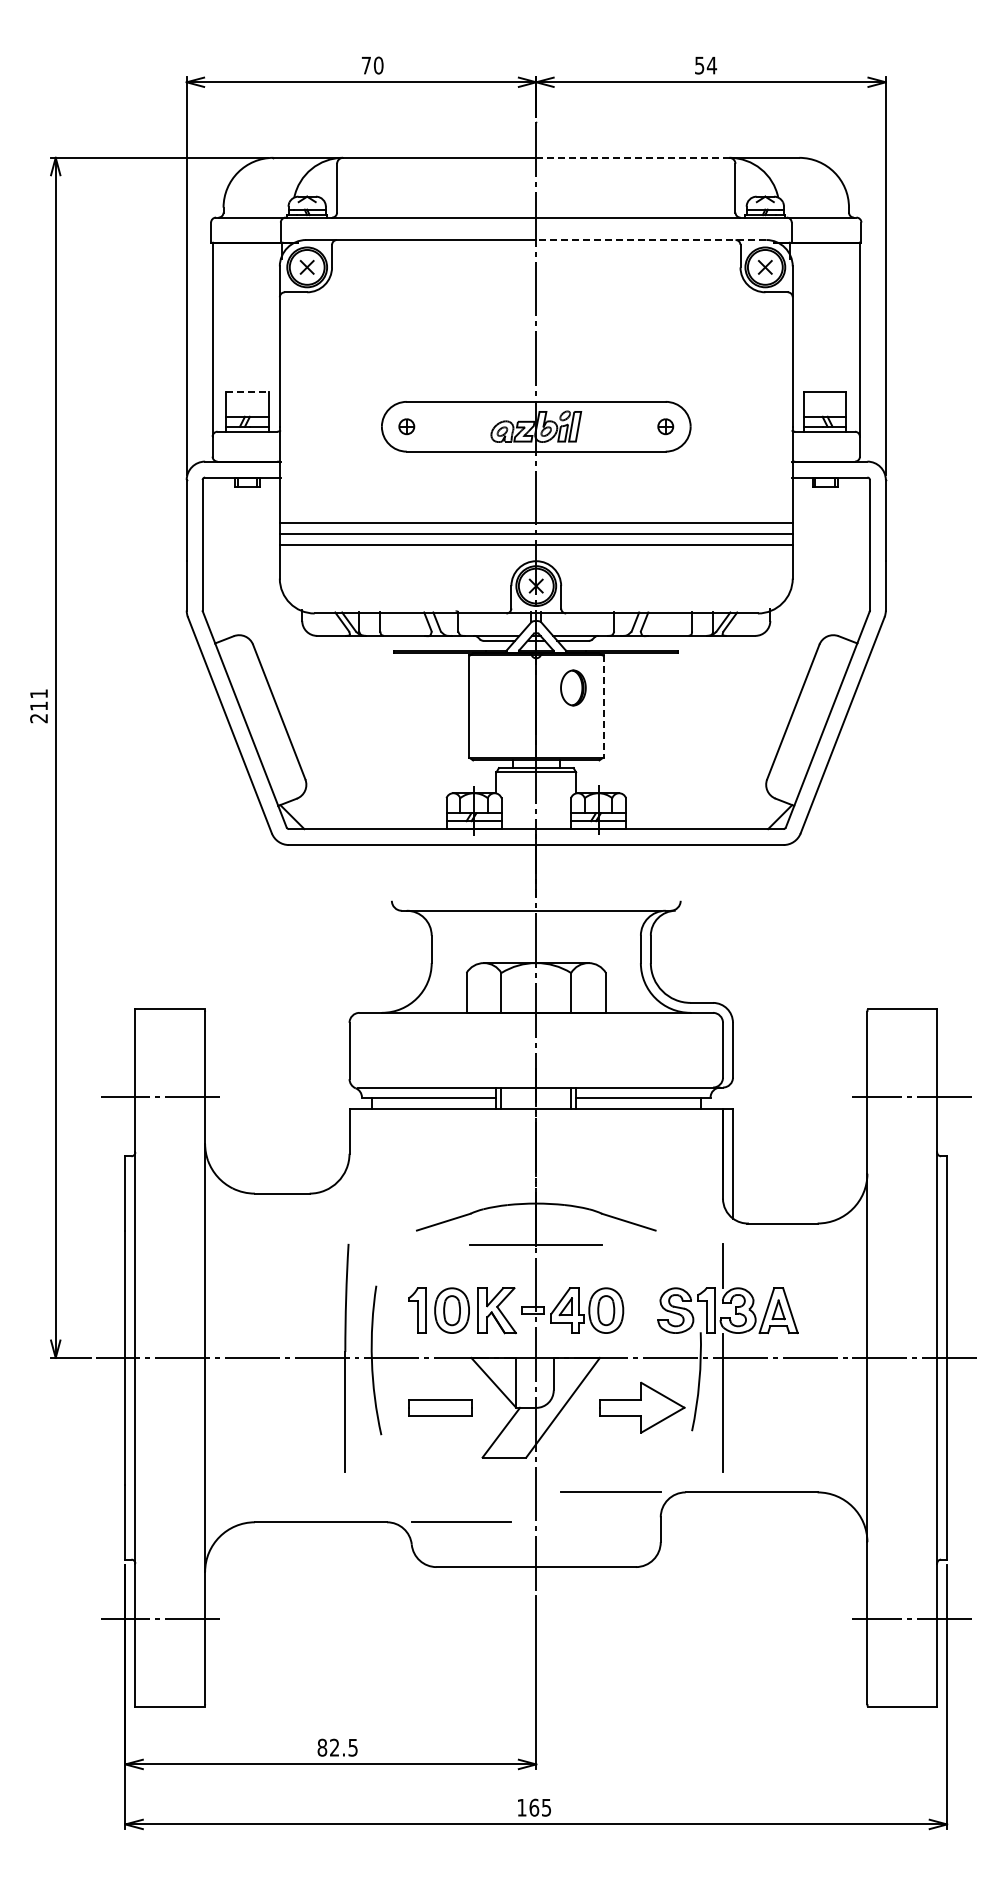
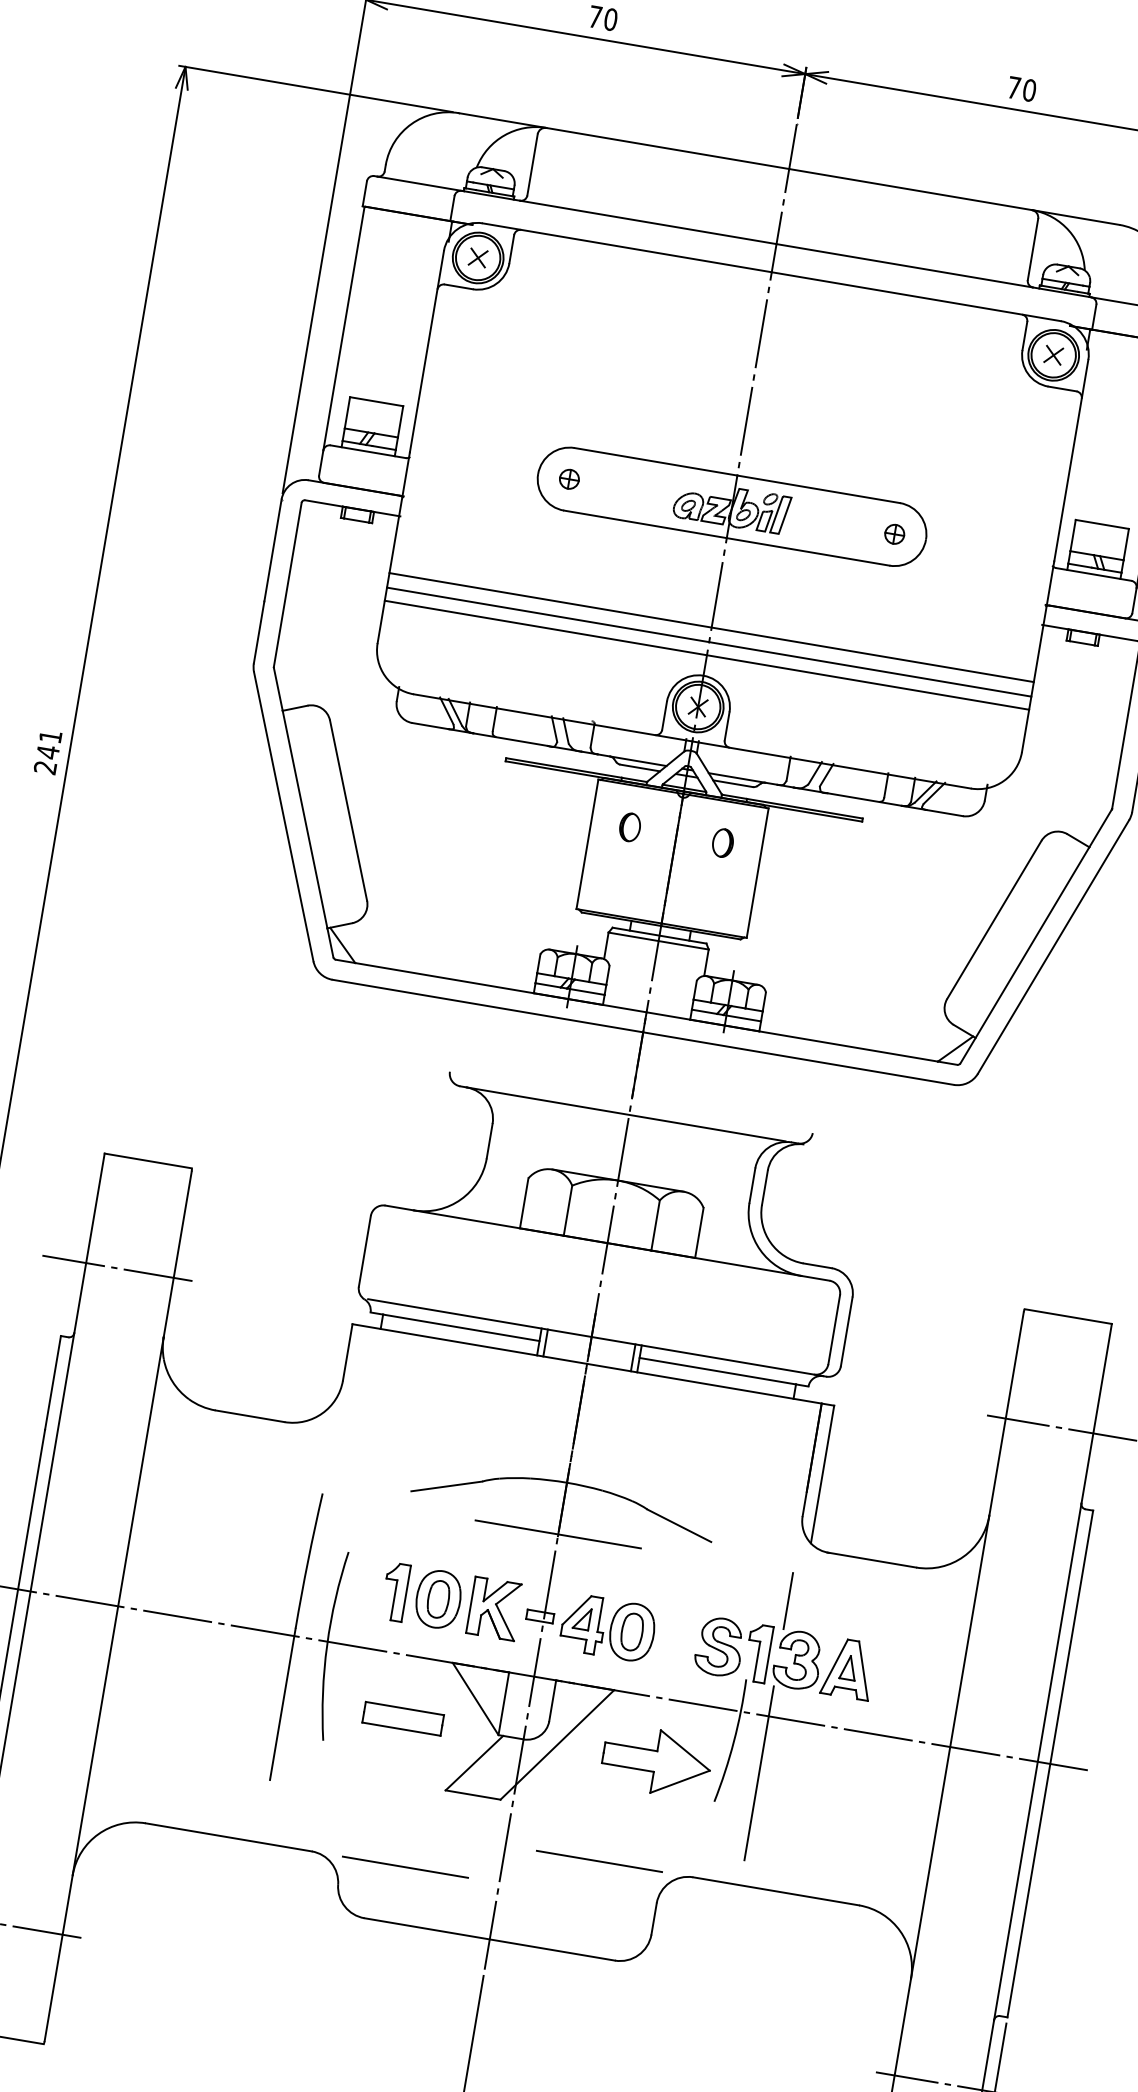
text: (706, 65) -> (1022, 89), 54 -> 70
line: (632, 157) -> (910, 189), dashed -> solid
line: (650, 240) -> (915, 297), dashed -> solid
line: (247, 391) -> (376, 401), dashed -> solid
part: (498, 688) -> (629, 827), added
part: (572, 688) -> (721, 843), size x0.62
text: (38, 706) -> (47, 752), 211 -> 241
line: (604, 706) -> (758, 872), dashed -> solid

